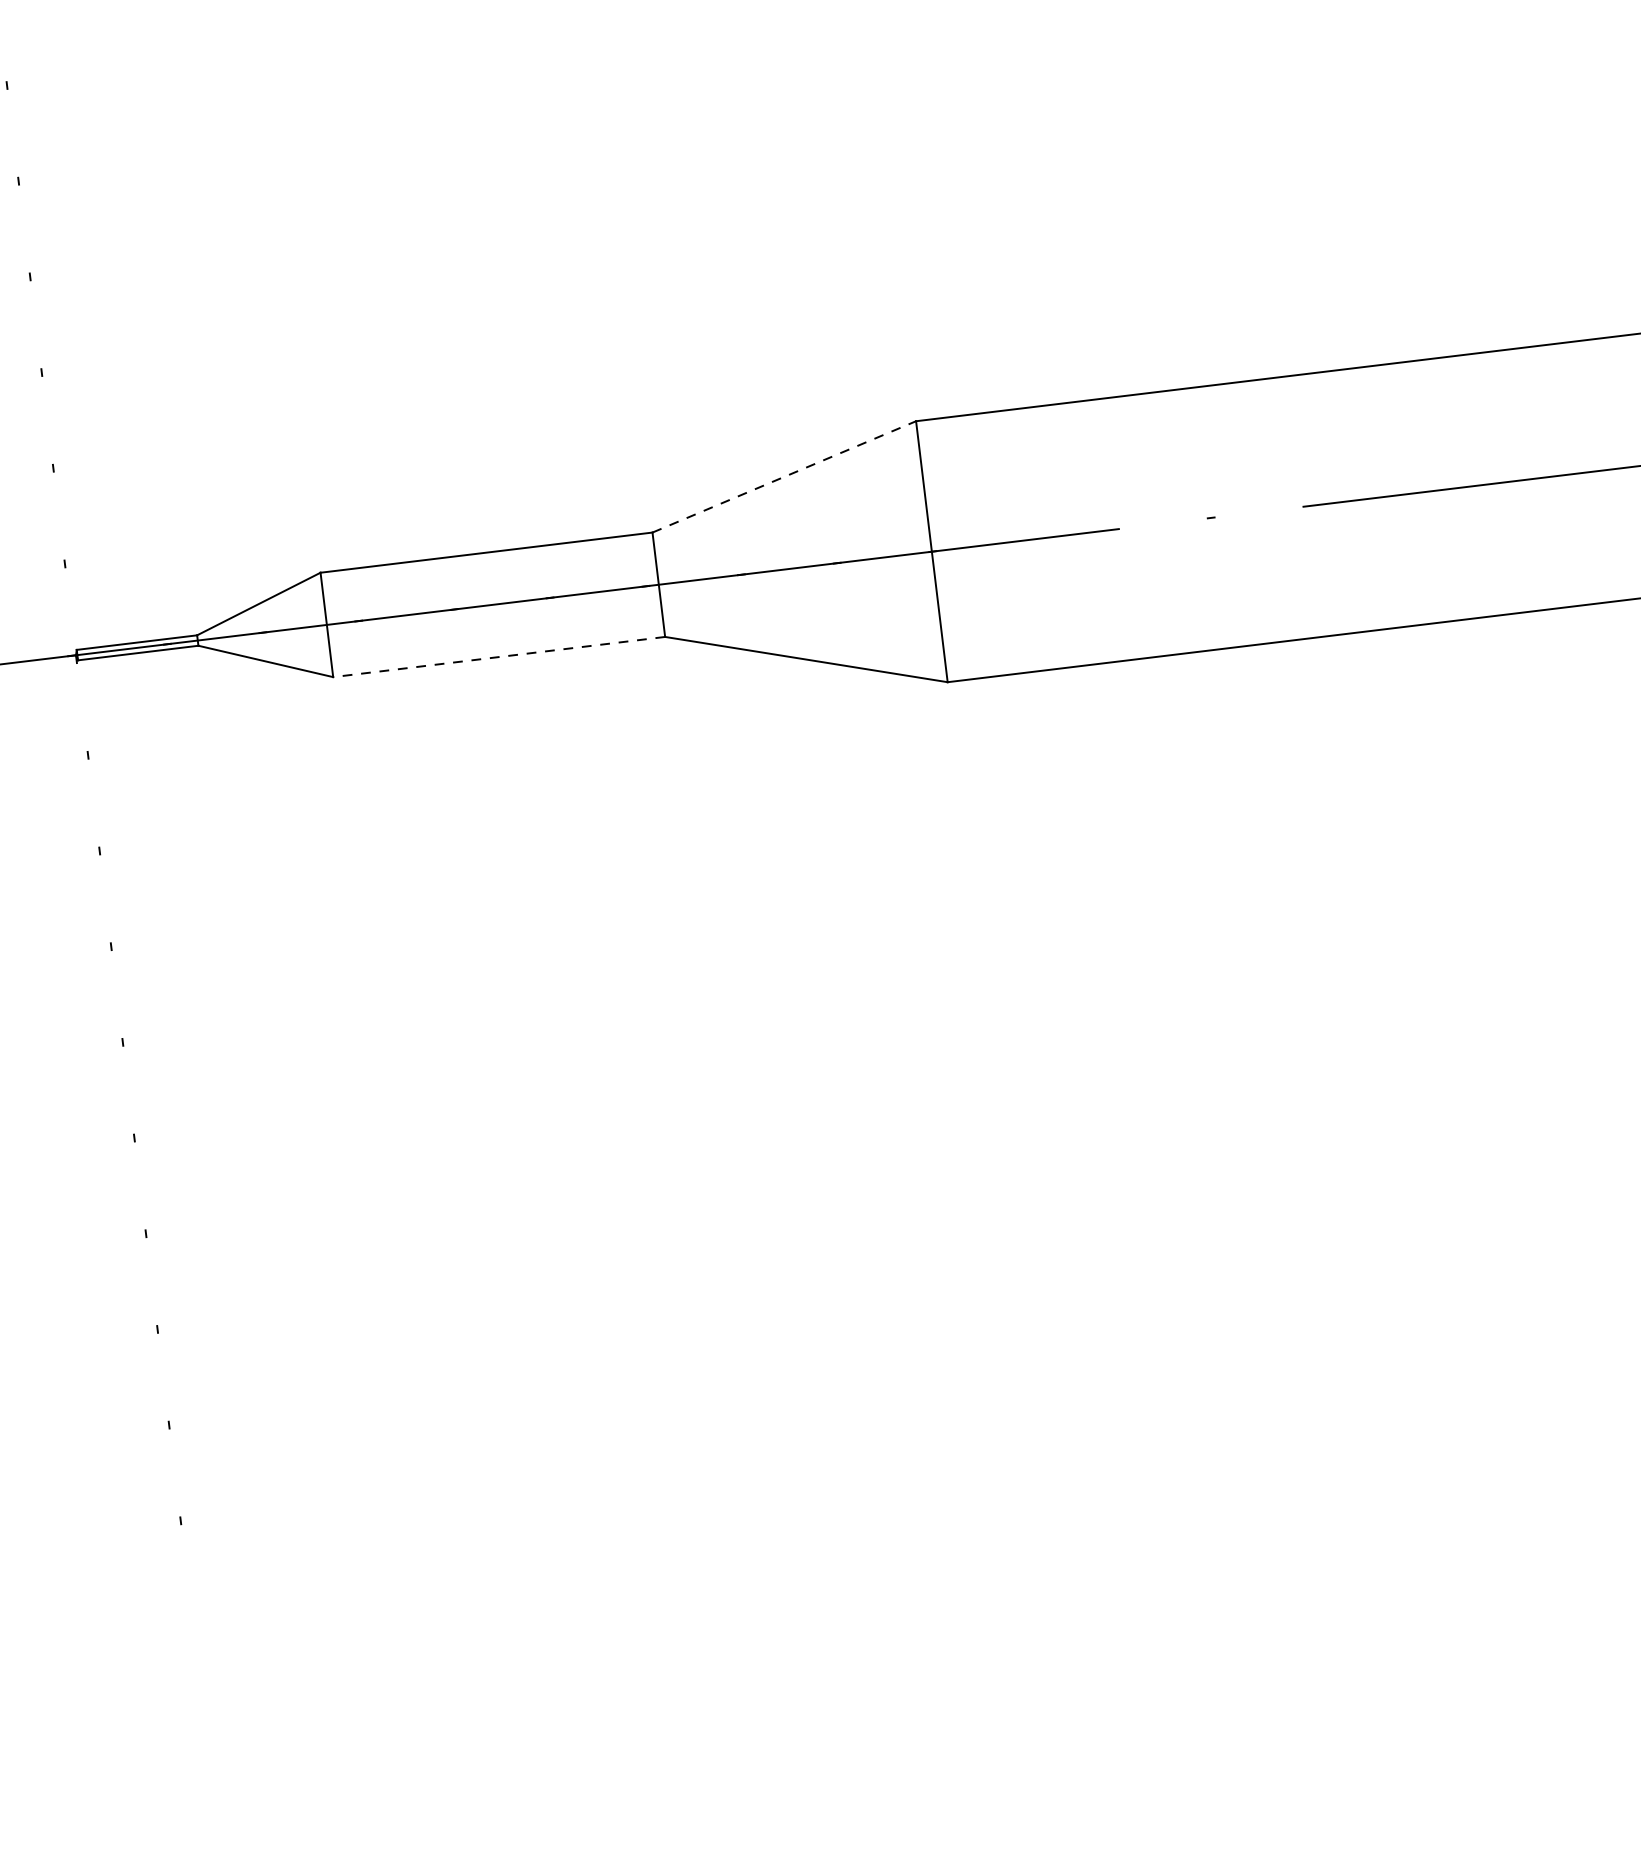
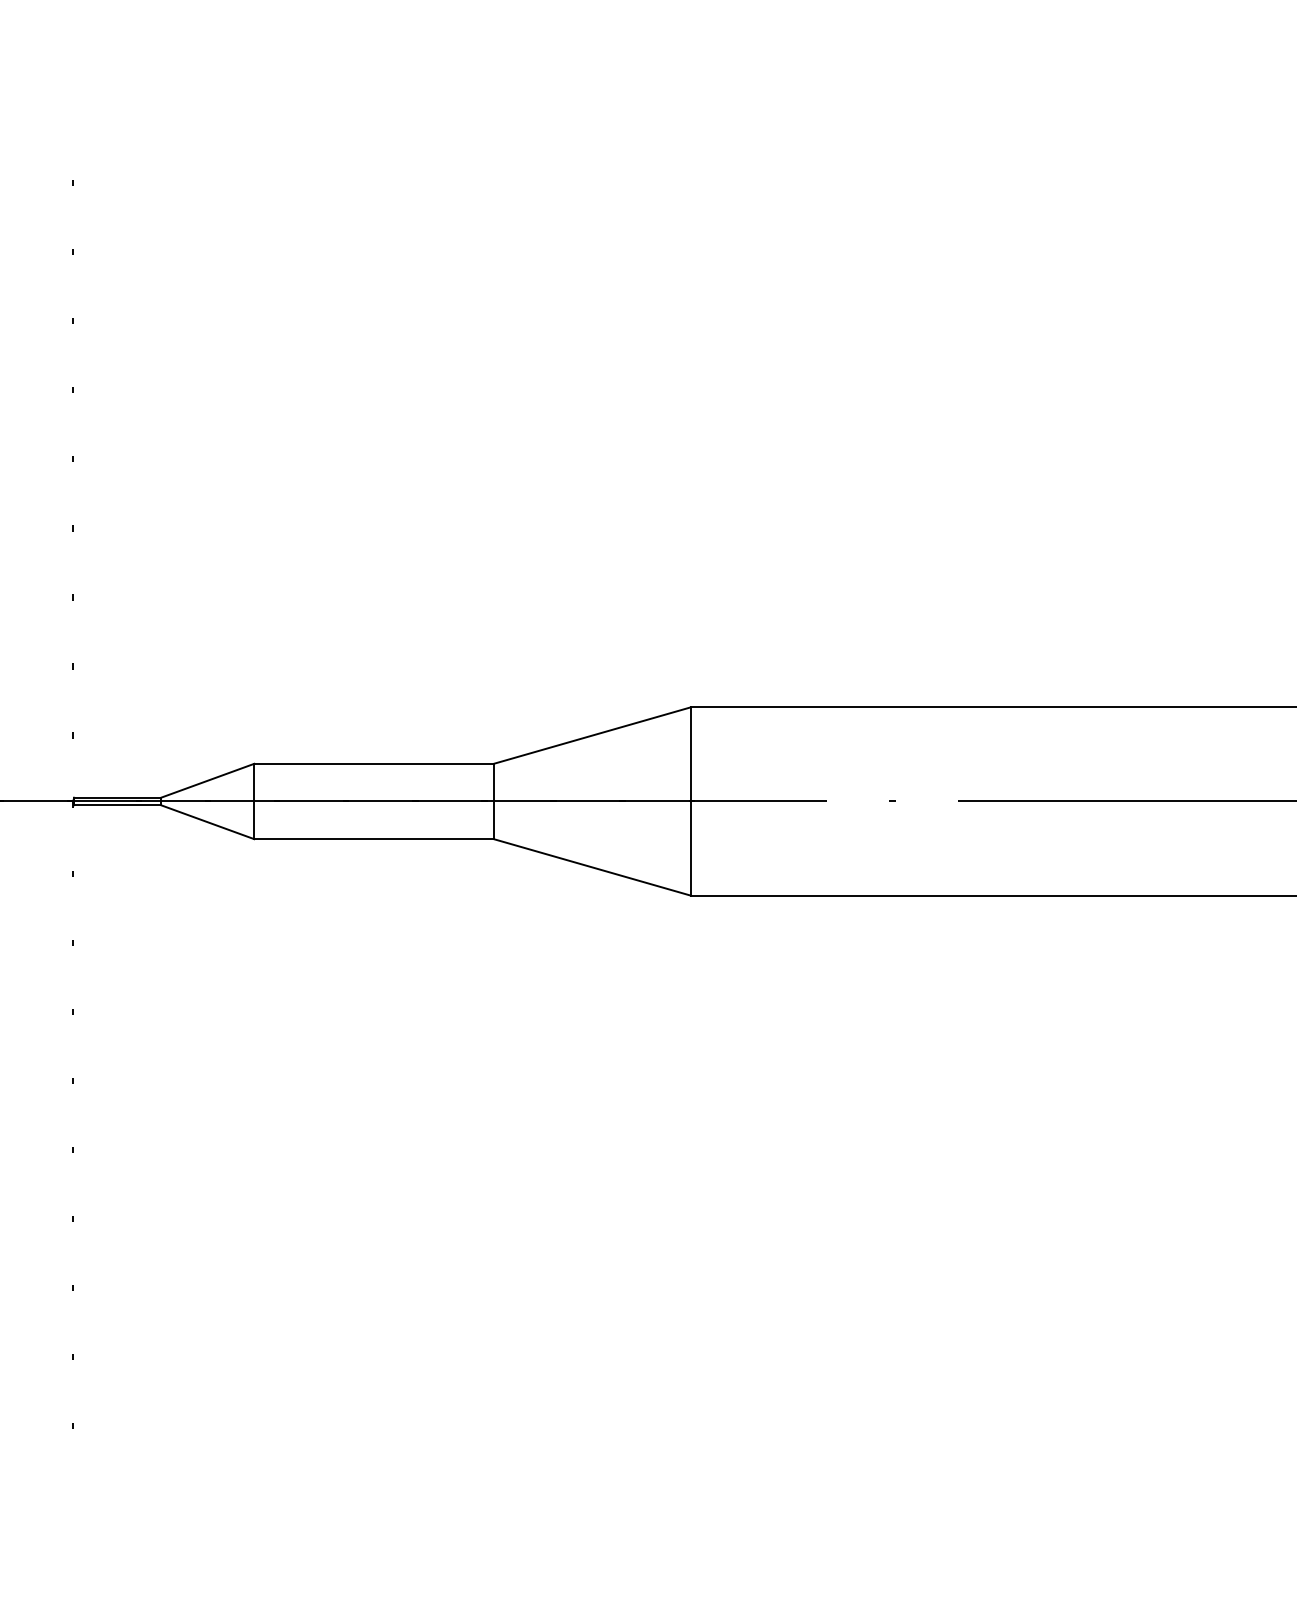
line: (784, 476) -> (592, 735), dashed -> solid
line: (499, 657) -> (374, 839), dashed -> solid

